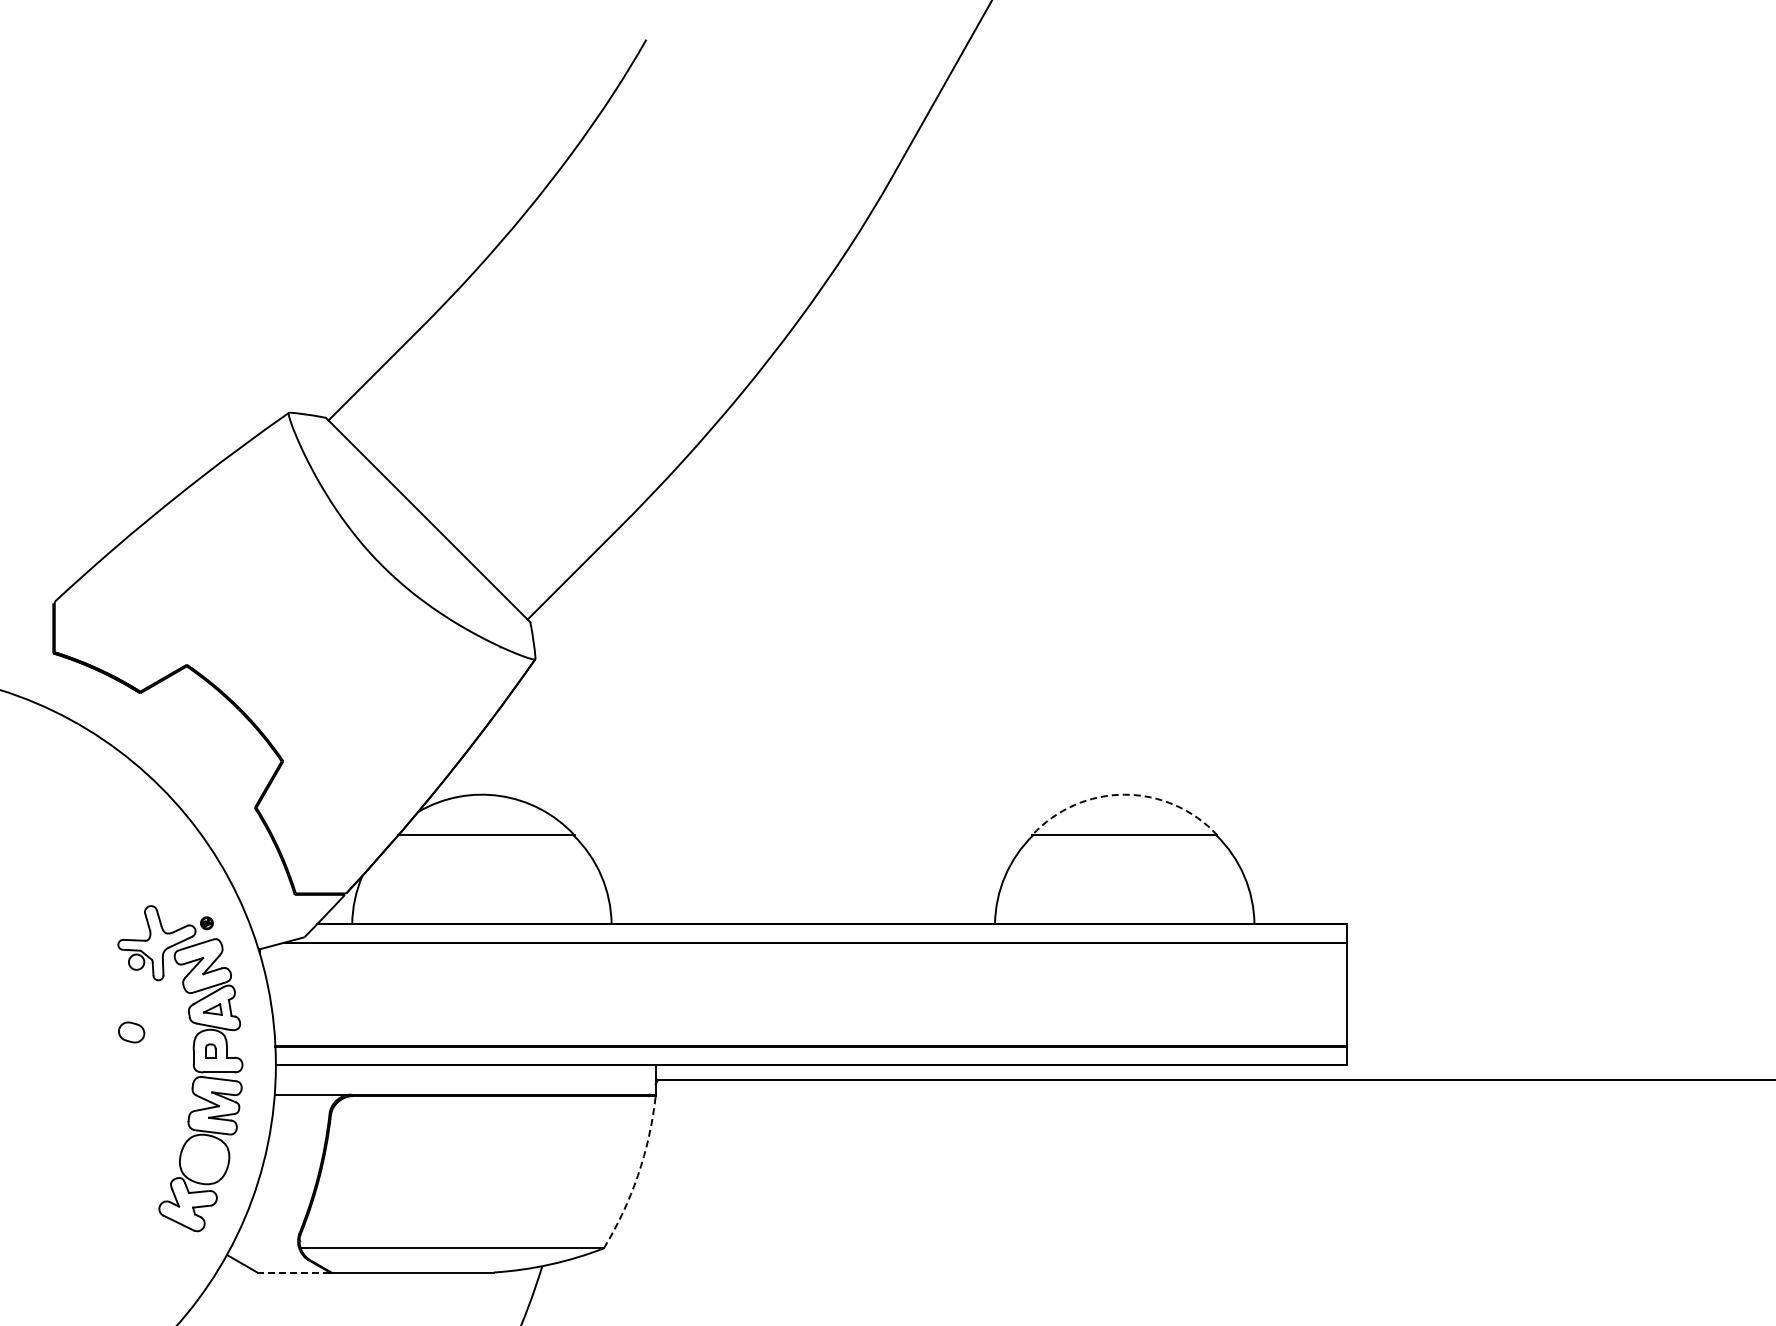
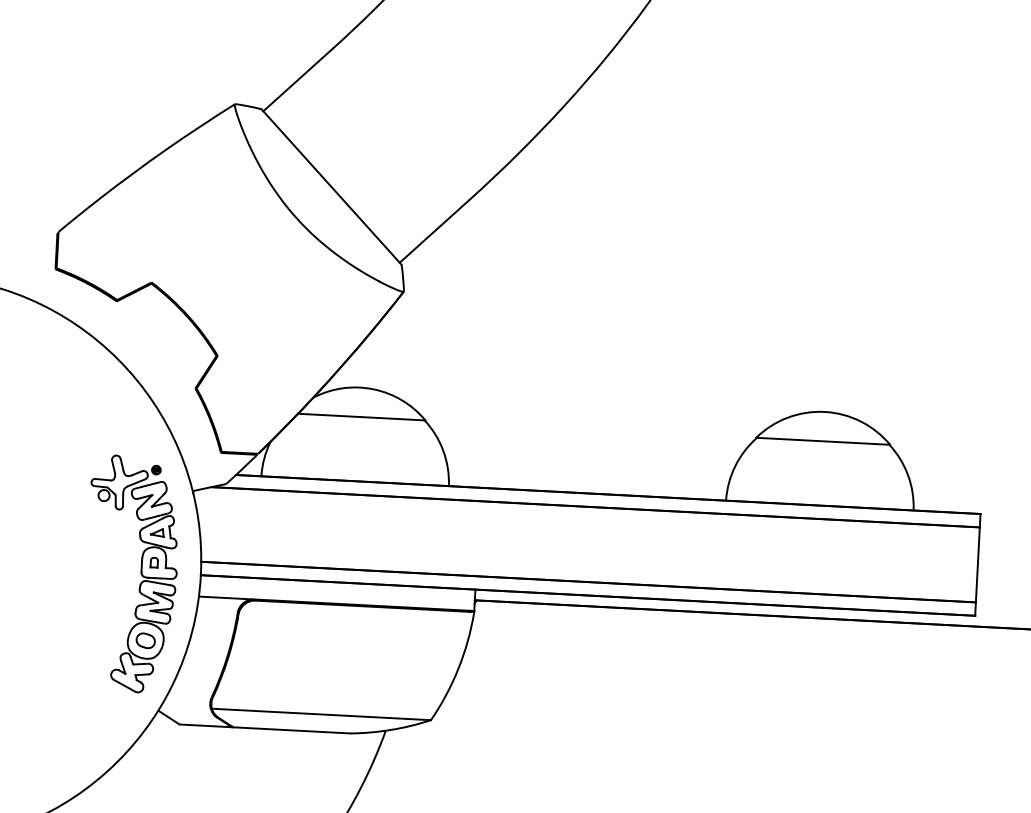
arc: (1124, 794) -> (824, 411), dashed -> solid
part: (131, 1032) -> (145, 640), moved
arc: (637, 1175) -> (458, 668), dashed -> solid
line: (293, 1272) -> (205, 725), dashed -> solid

